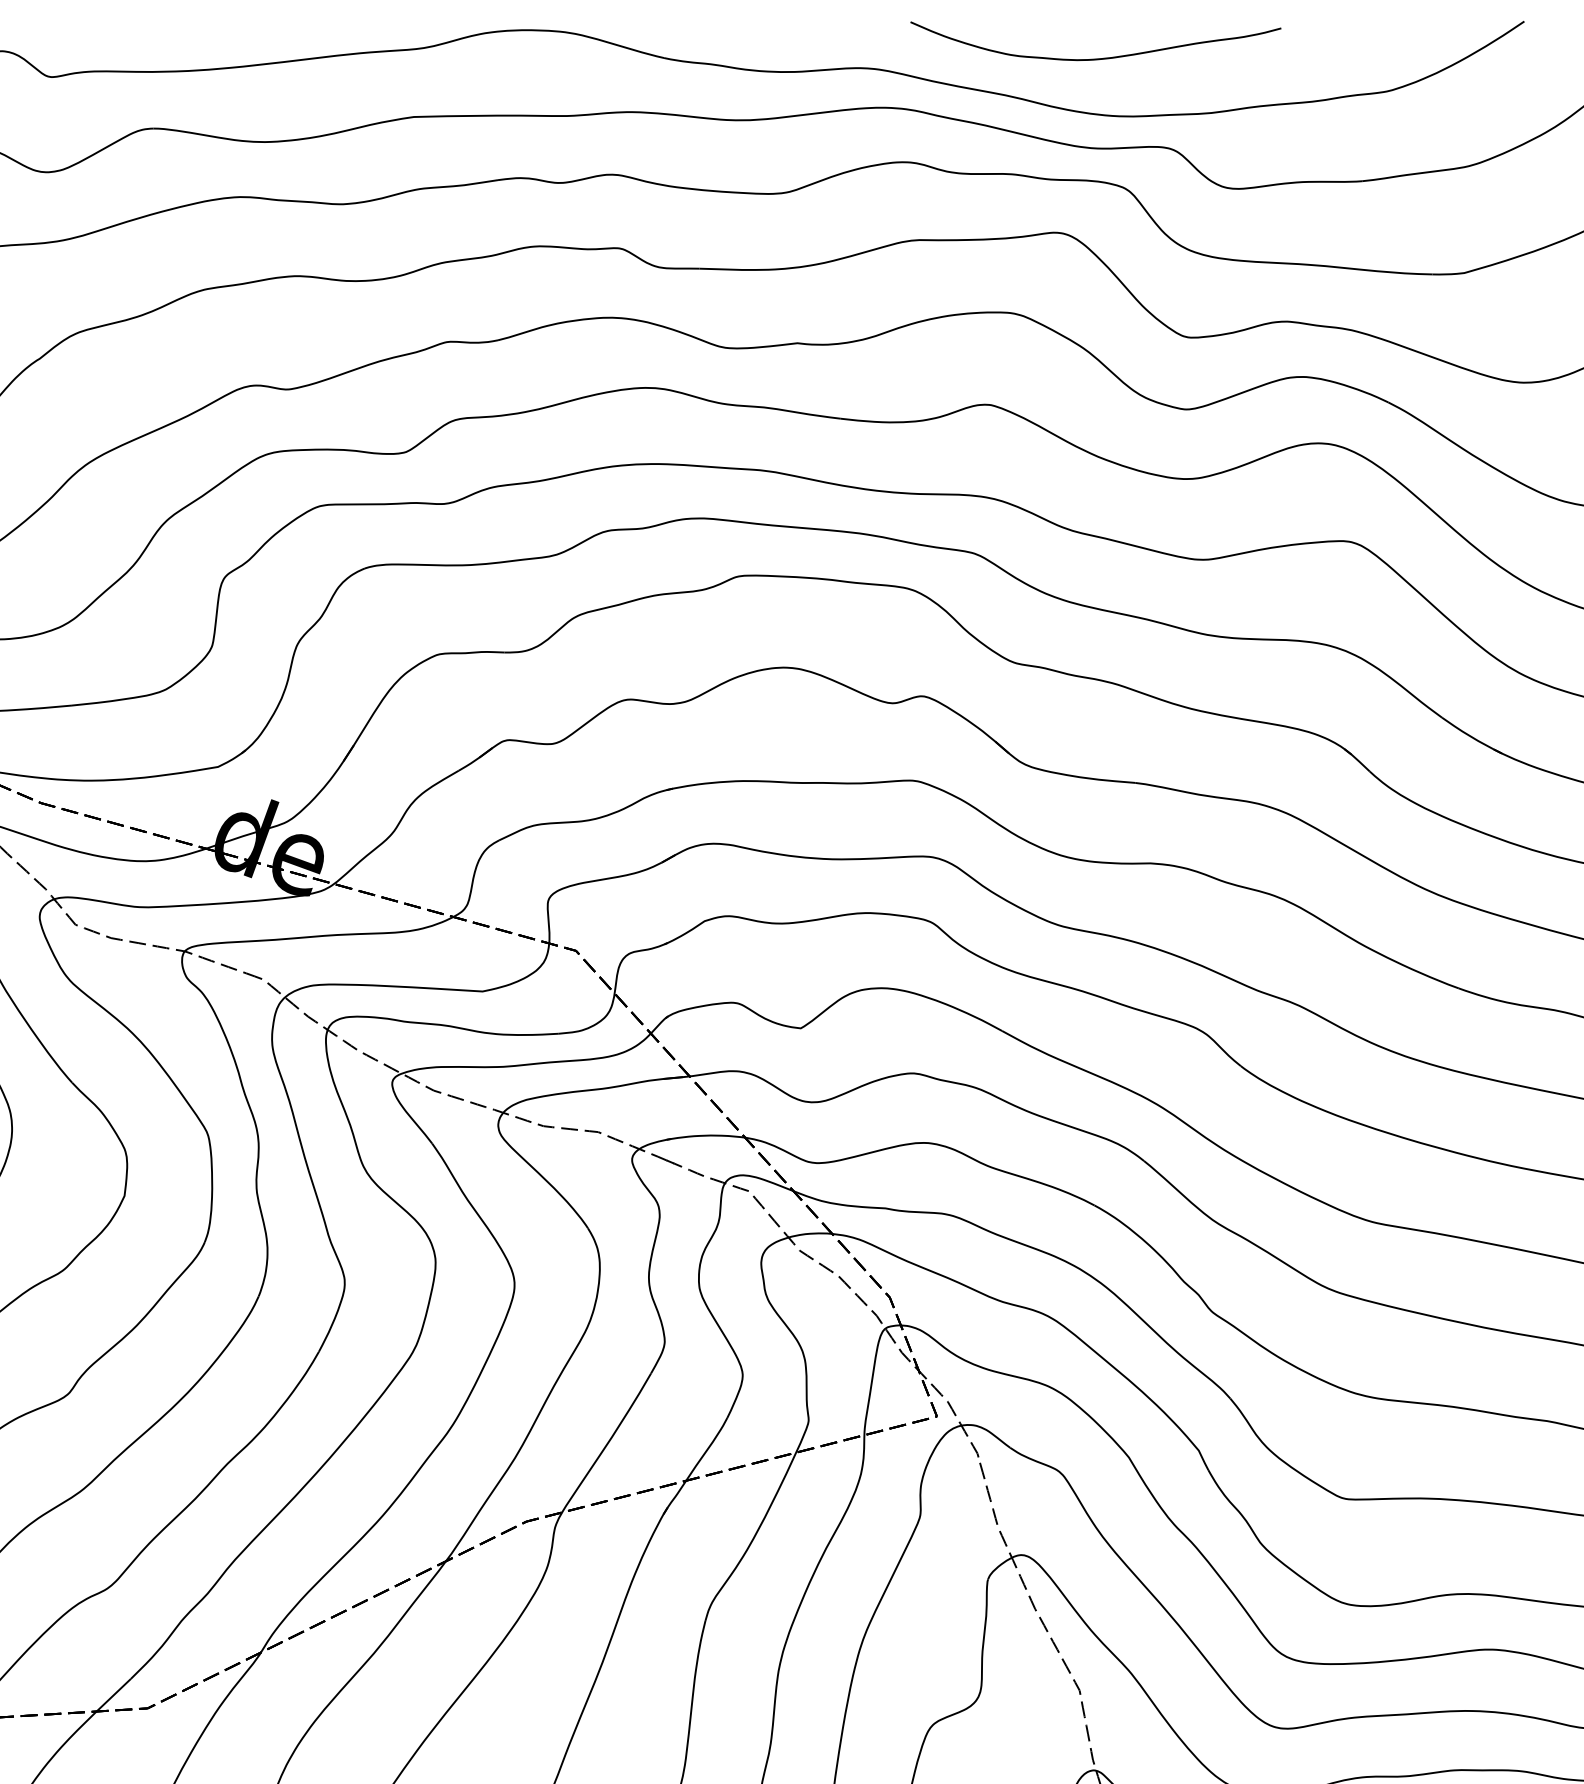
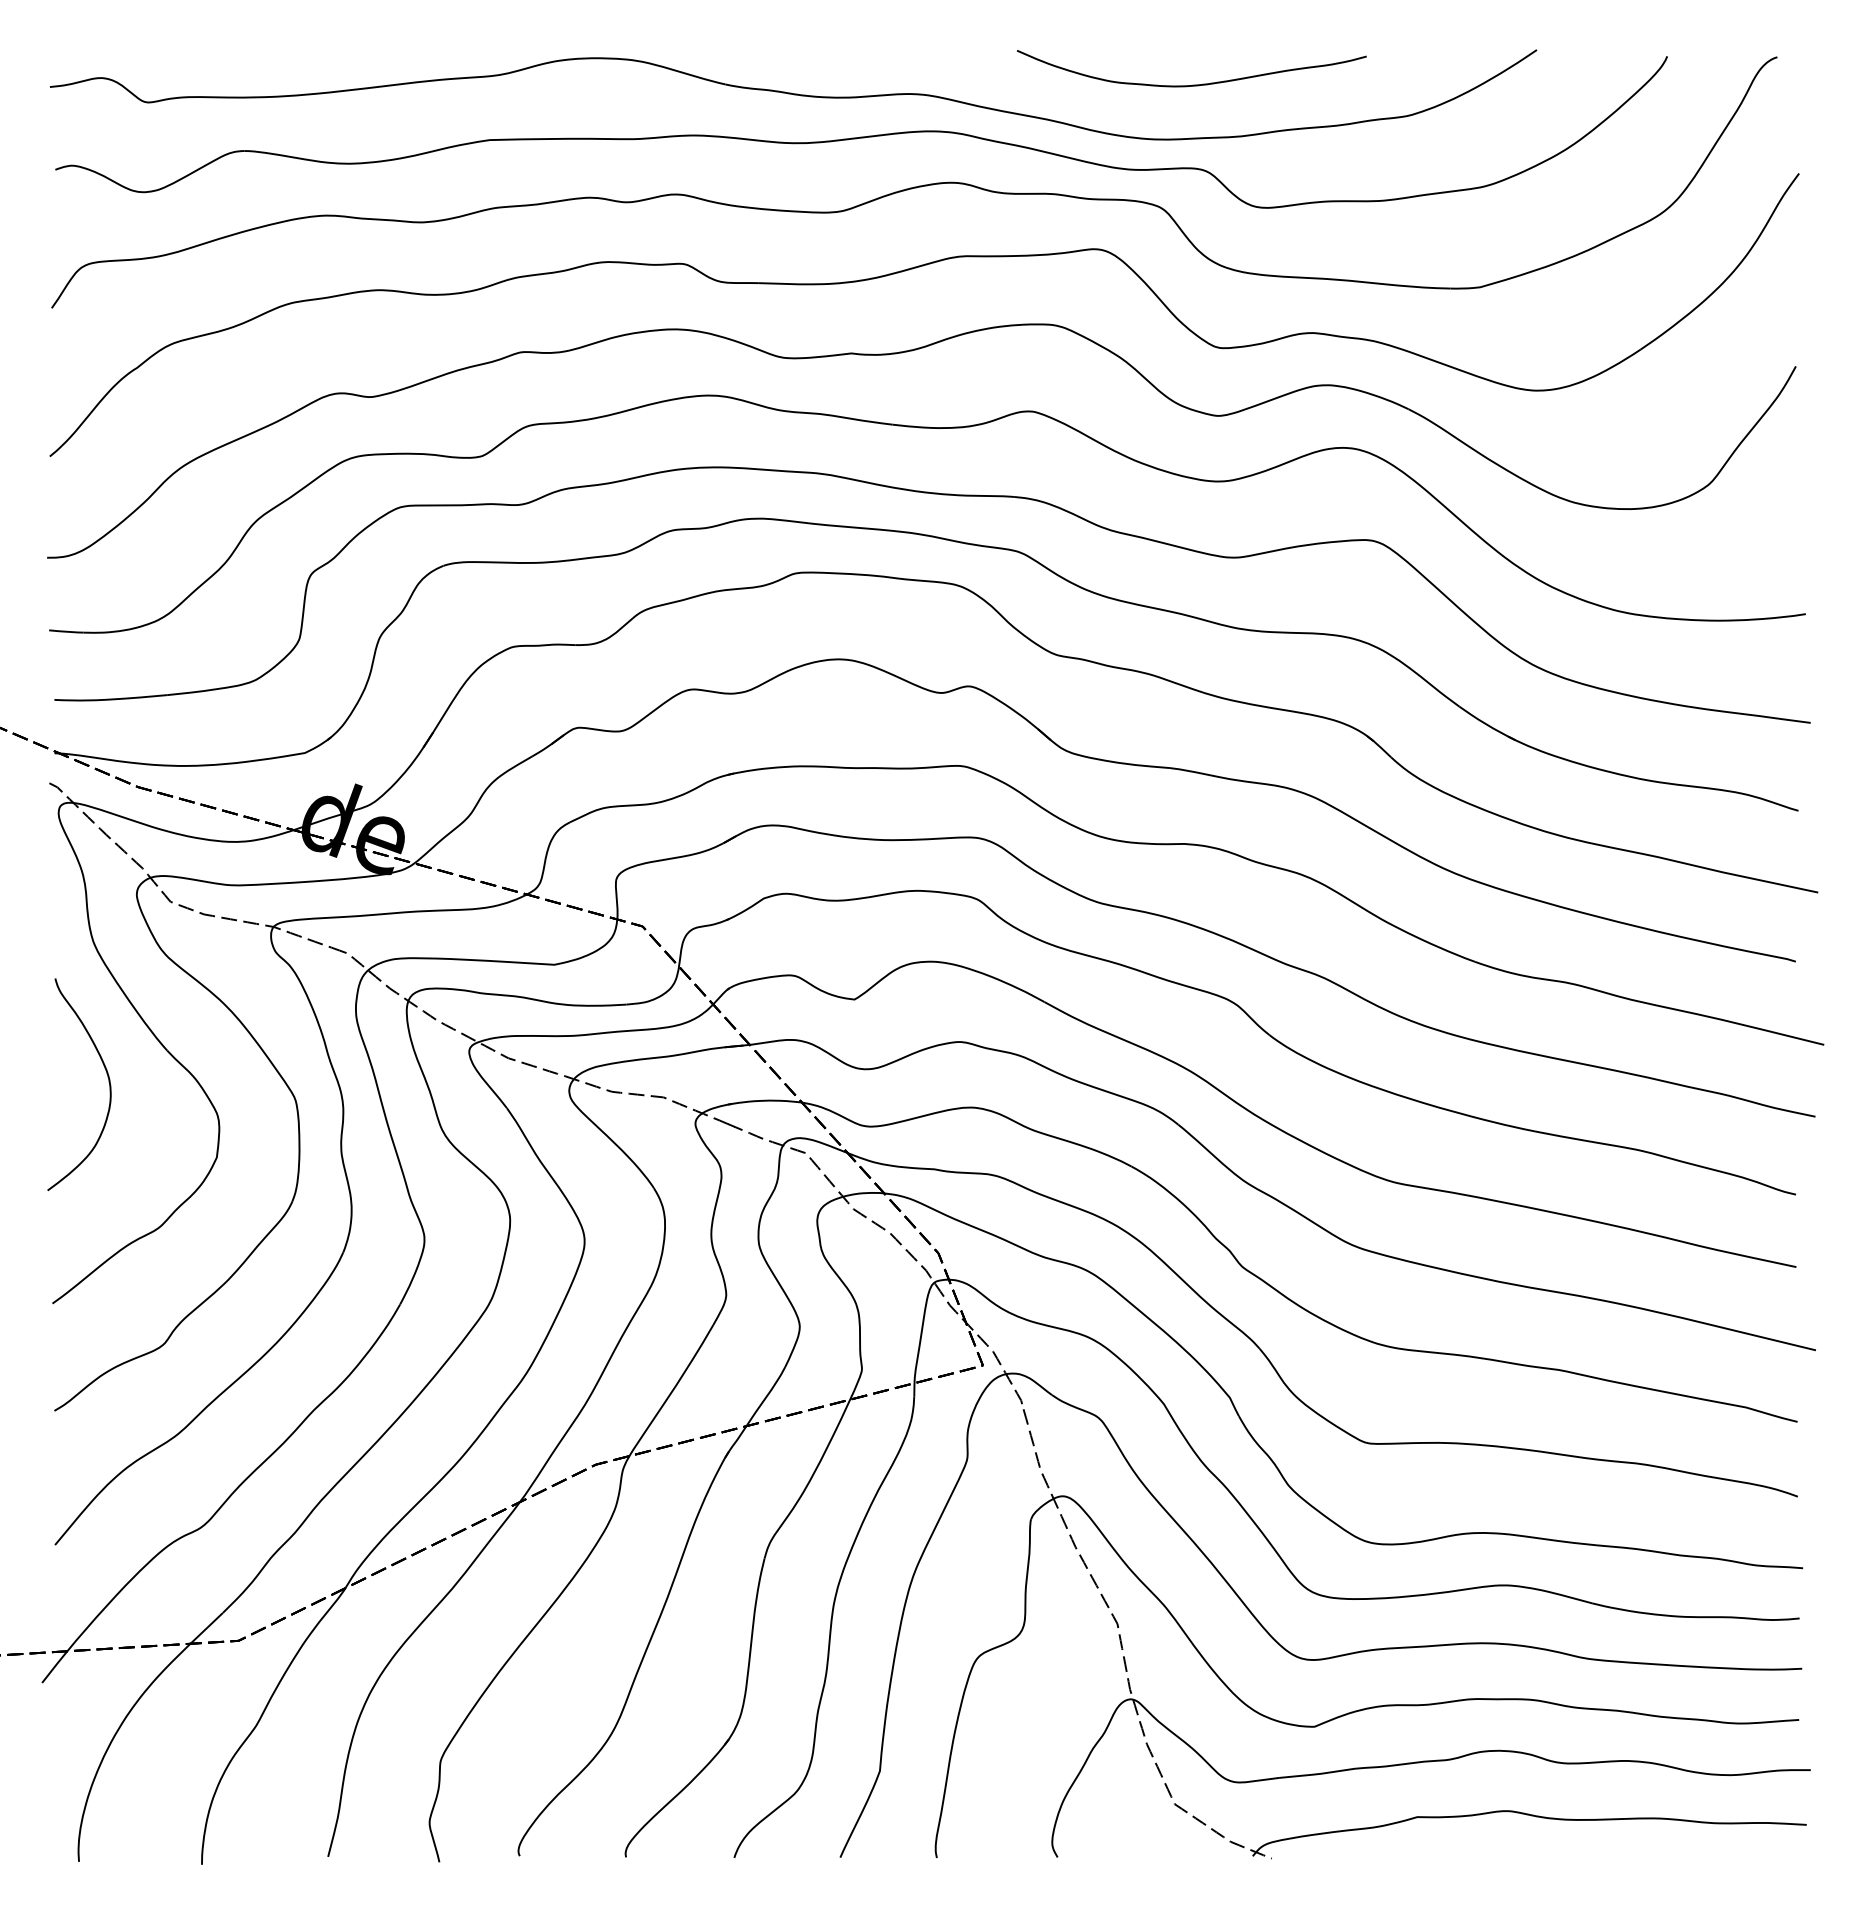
curve: (1096, 58) -> (1192, 84), moved

